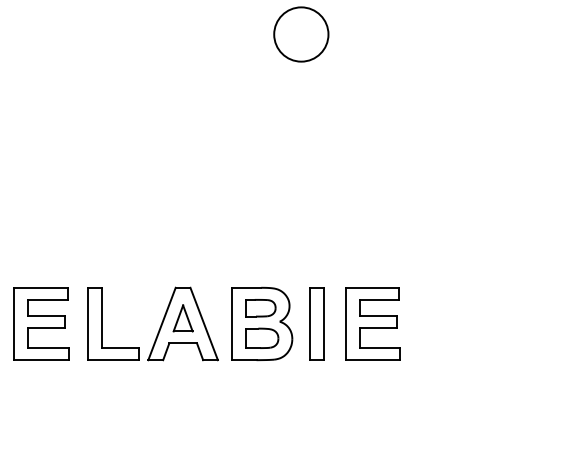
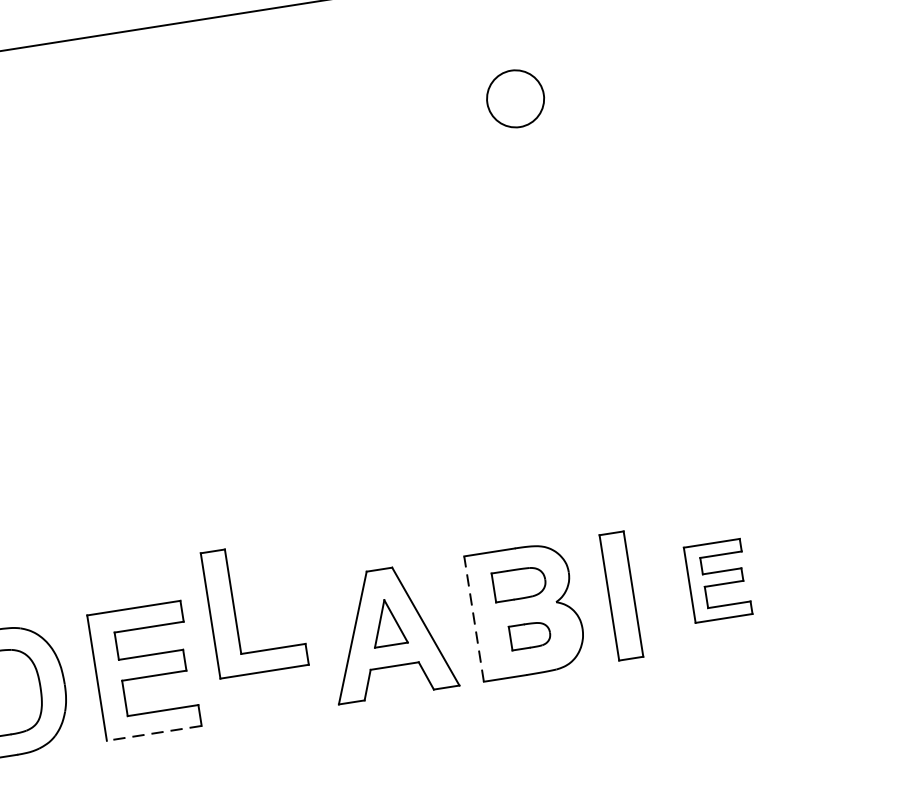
circle: (301, 34) -> (515, 98), size x0.6
part: (102, 323) -> (235, 611), moved
line: (232, 323) -> (474, 618), solid -> dashed
part: (372, 323) -> (717, 580), size x0.6
part: (262, 337) -> (530, 634), size x0.7
line: (41, 360) -> (153, 733), solid -> dashed

